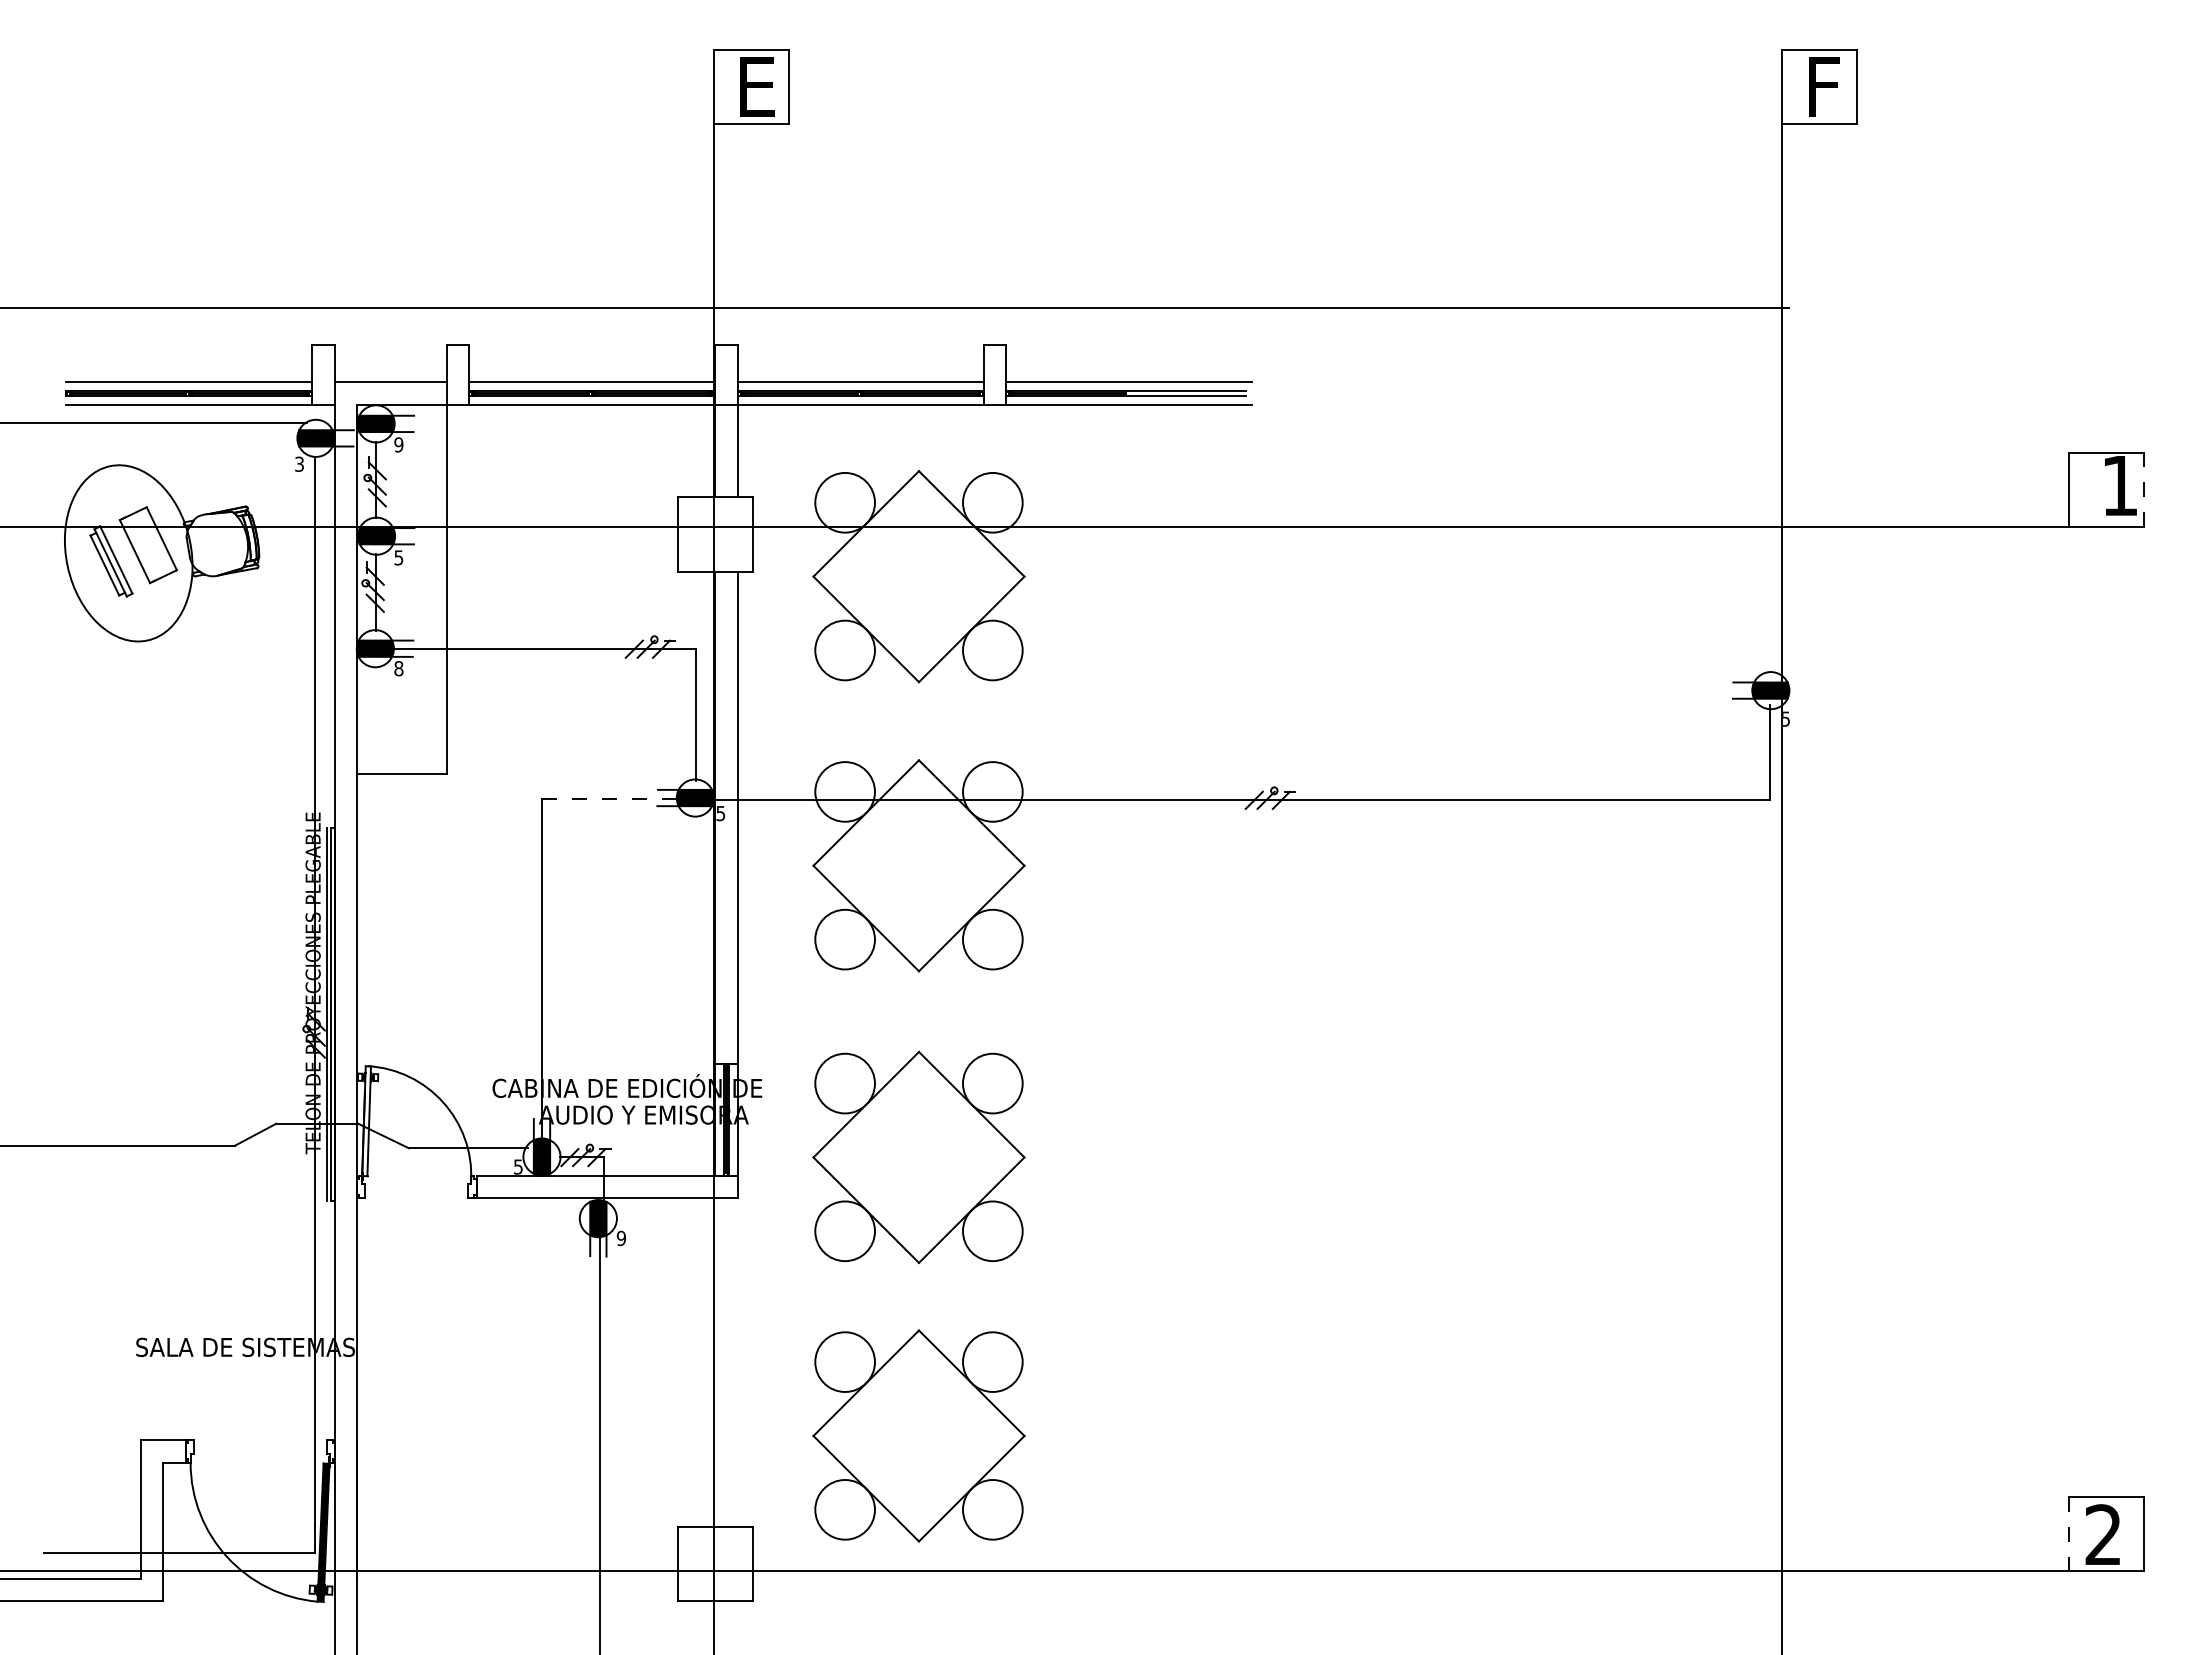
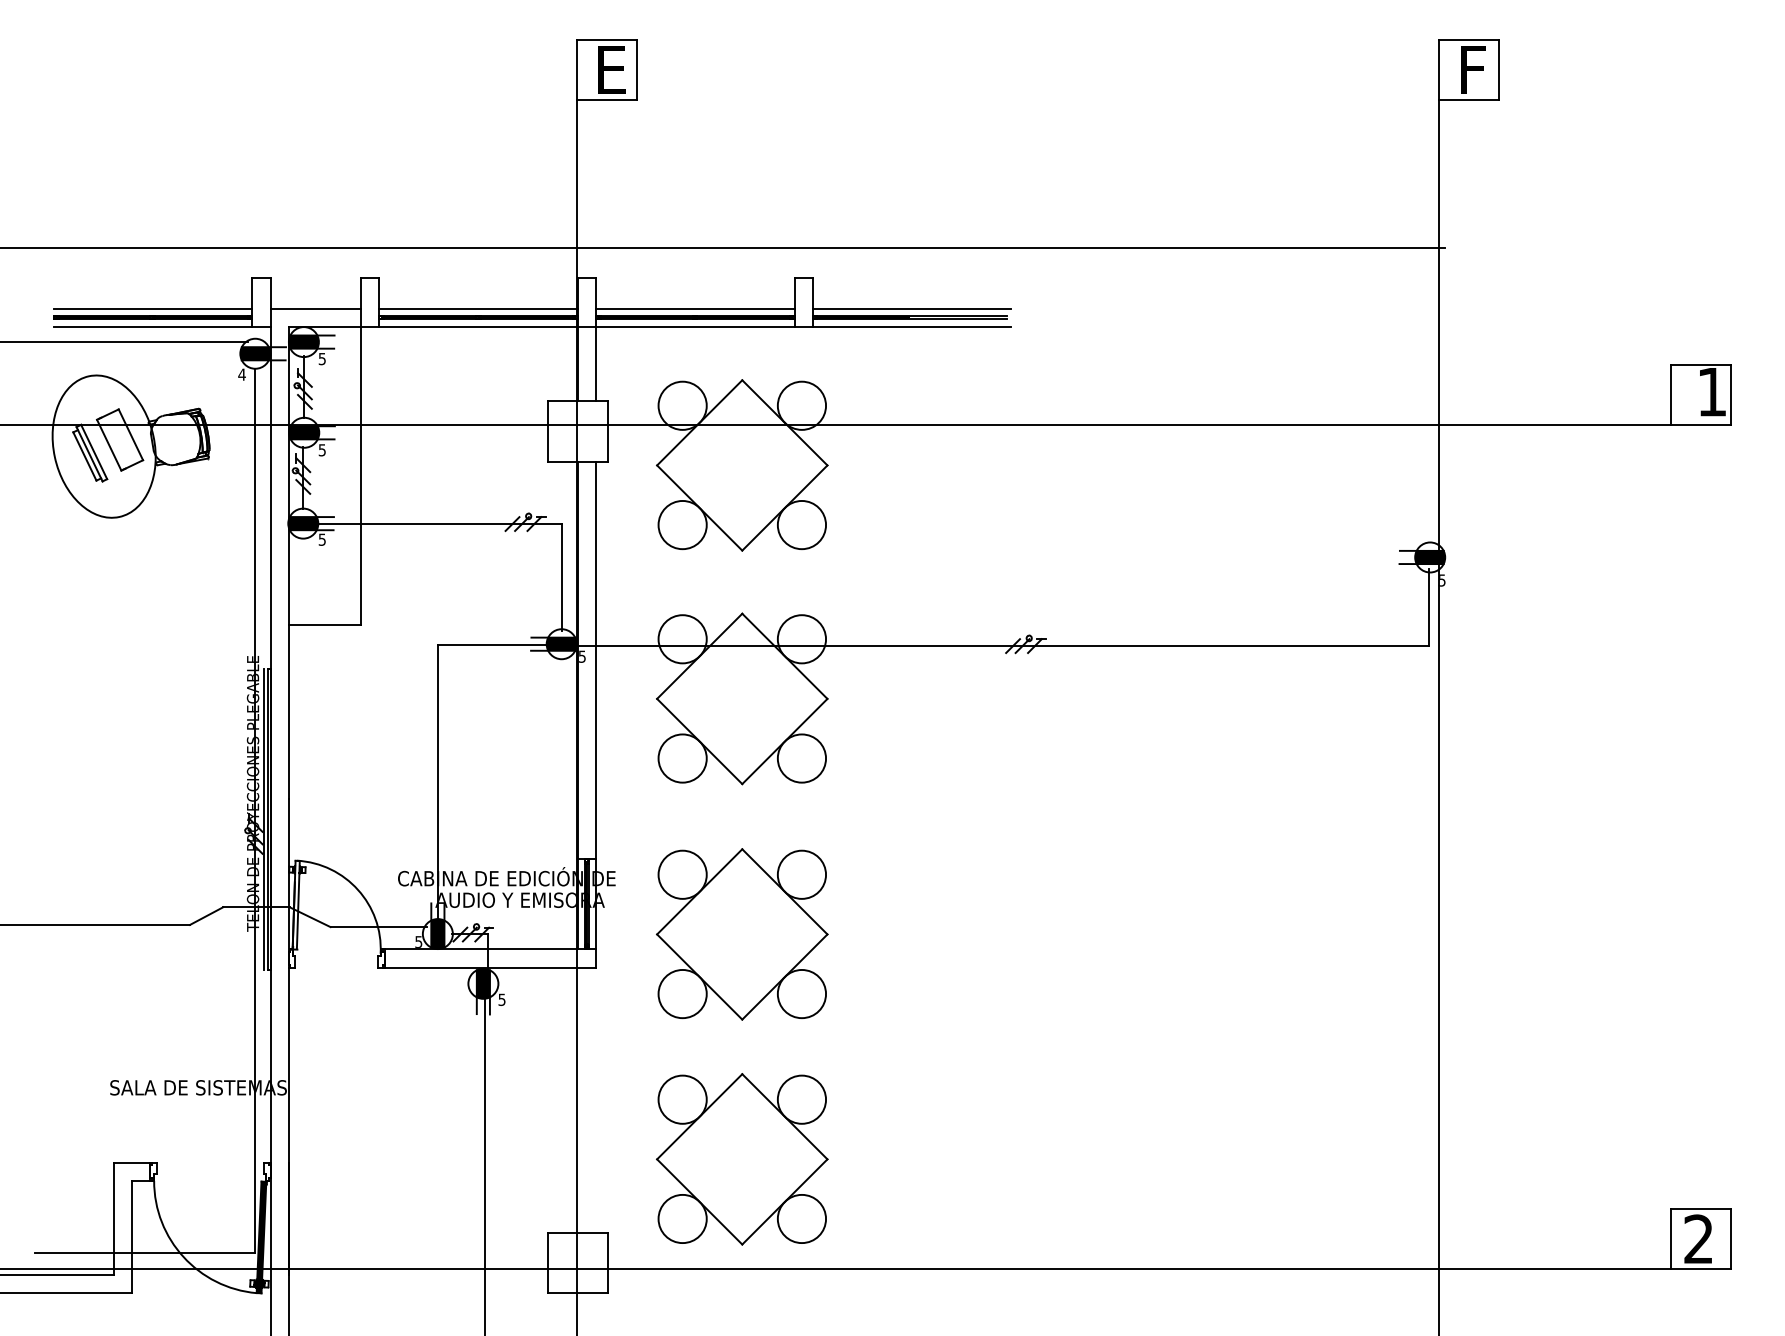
text: (398, 444) -> (322, 358), 9 -> 5
text: (299, 463) -> (242, 374), 3 -> 4
line: (2143, 489) -> (1731, 395), dashed -> solid
text: (398, 668) -> (322, 539), 8 -> 5
line: (609, 798) -> (492, 644), dashed -> solid
text: (621, 1237) -> (502, 999), 9 -> 5
line: (2069, 1534) -> (1671, 1238), dashed -> solid

